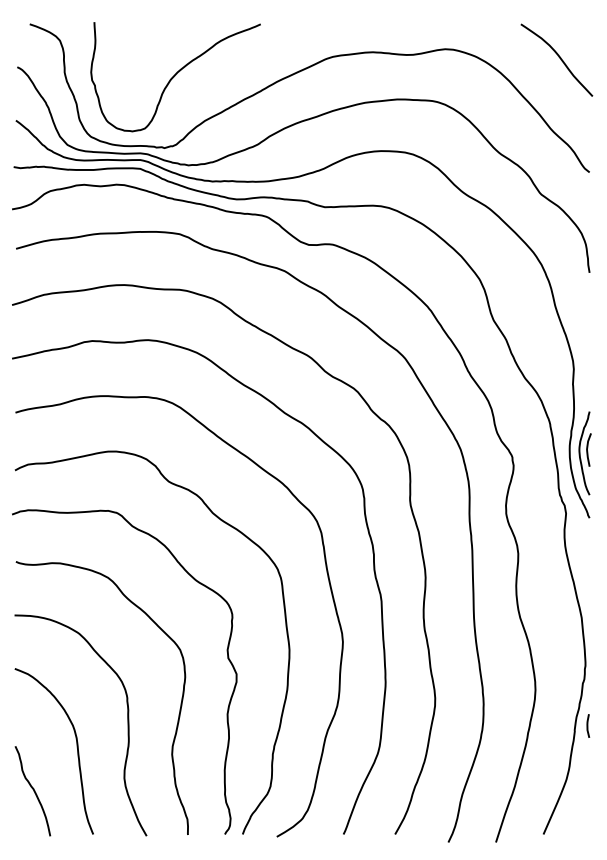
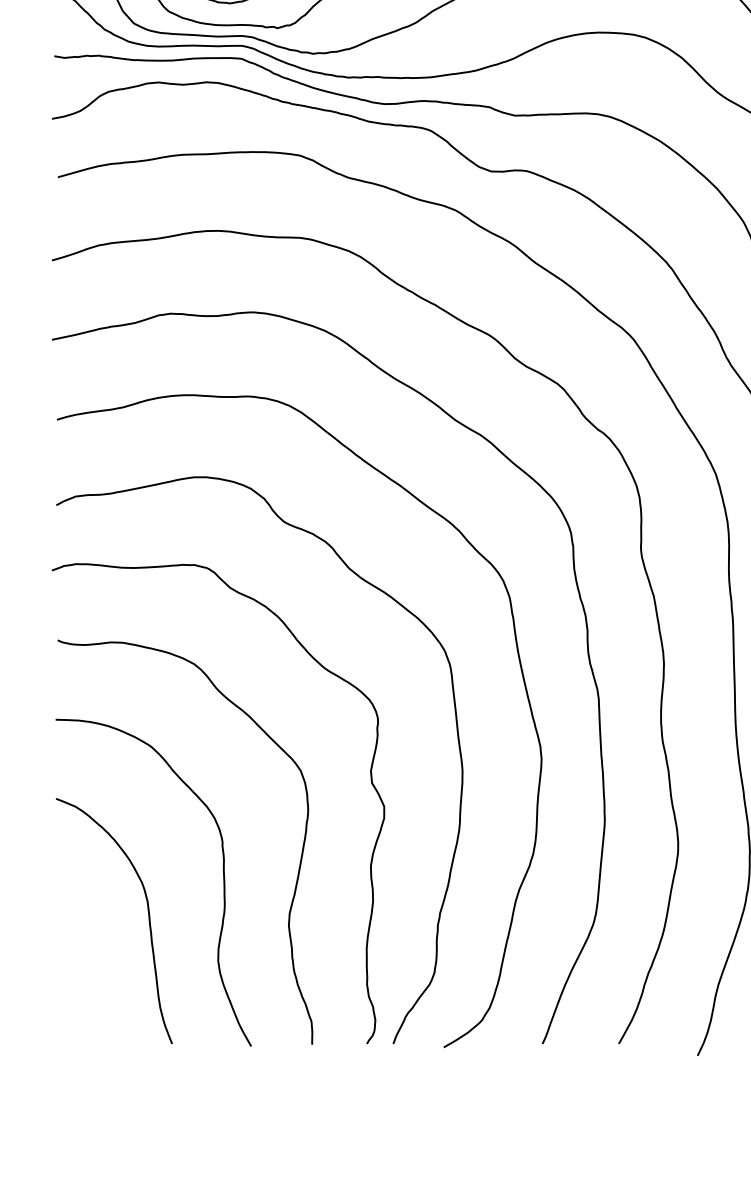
curve: (33, 791) -> (83, 980), removed

